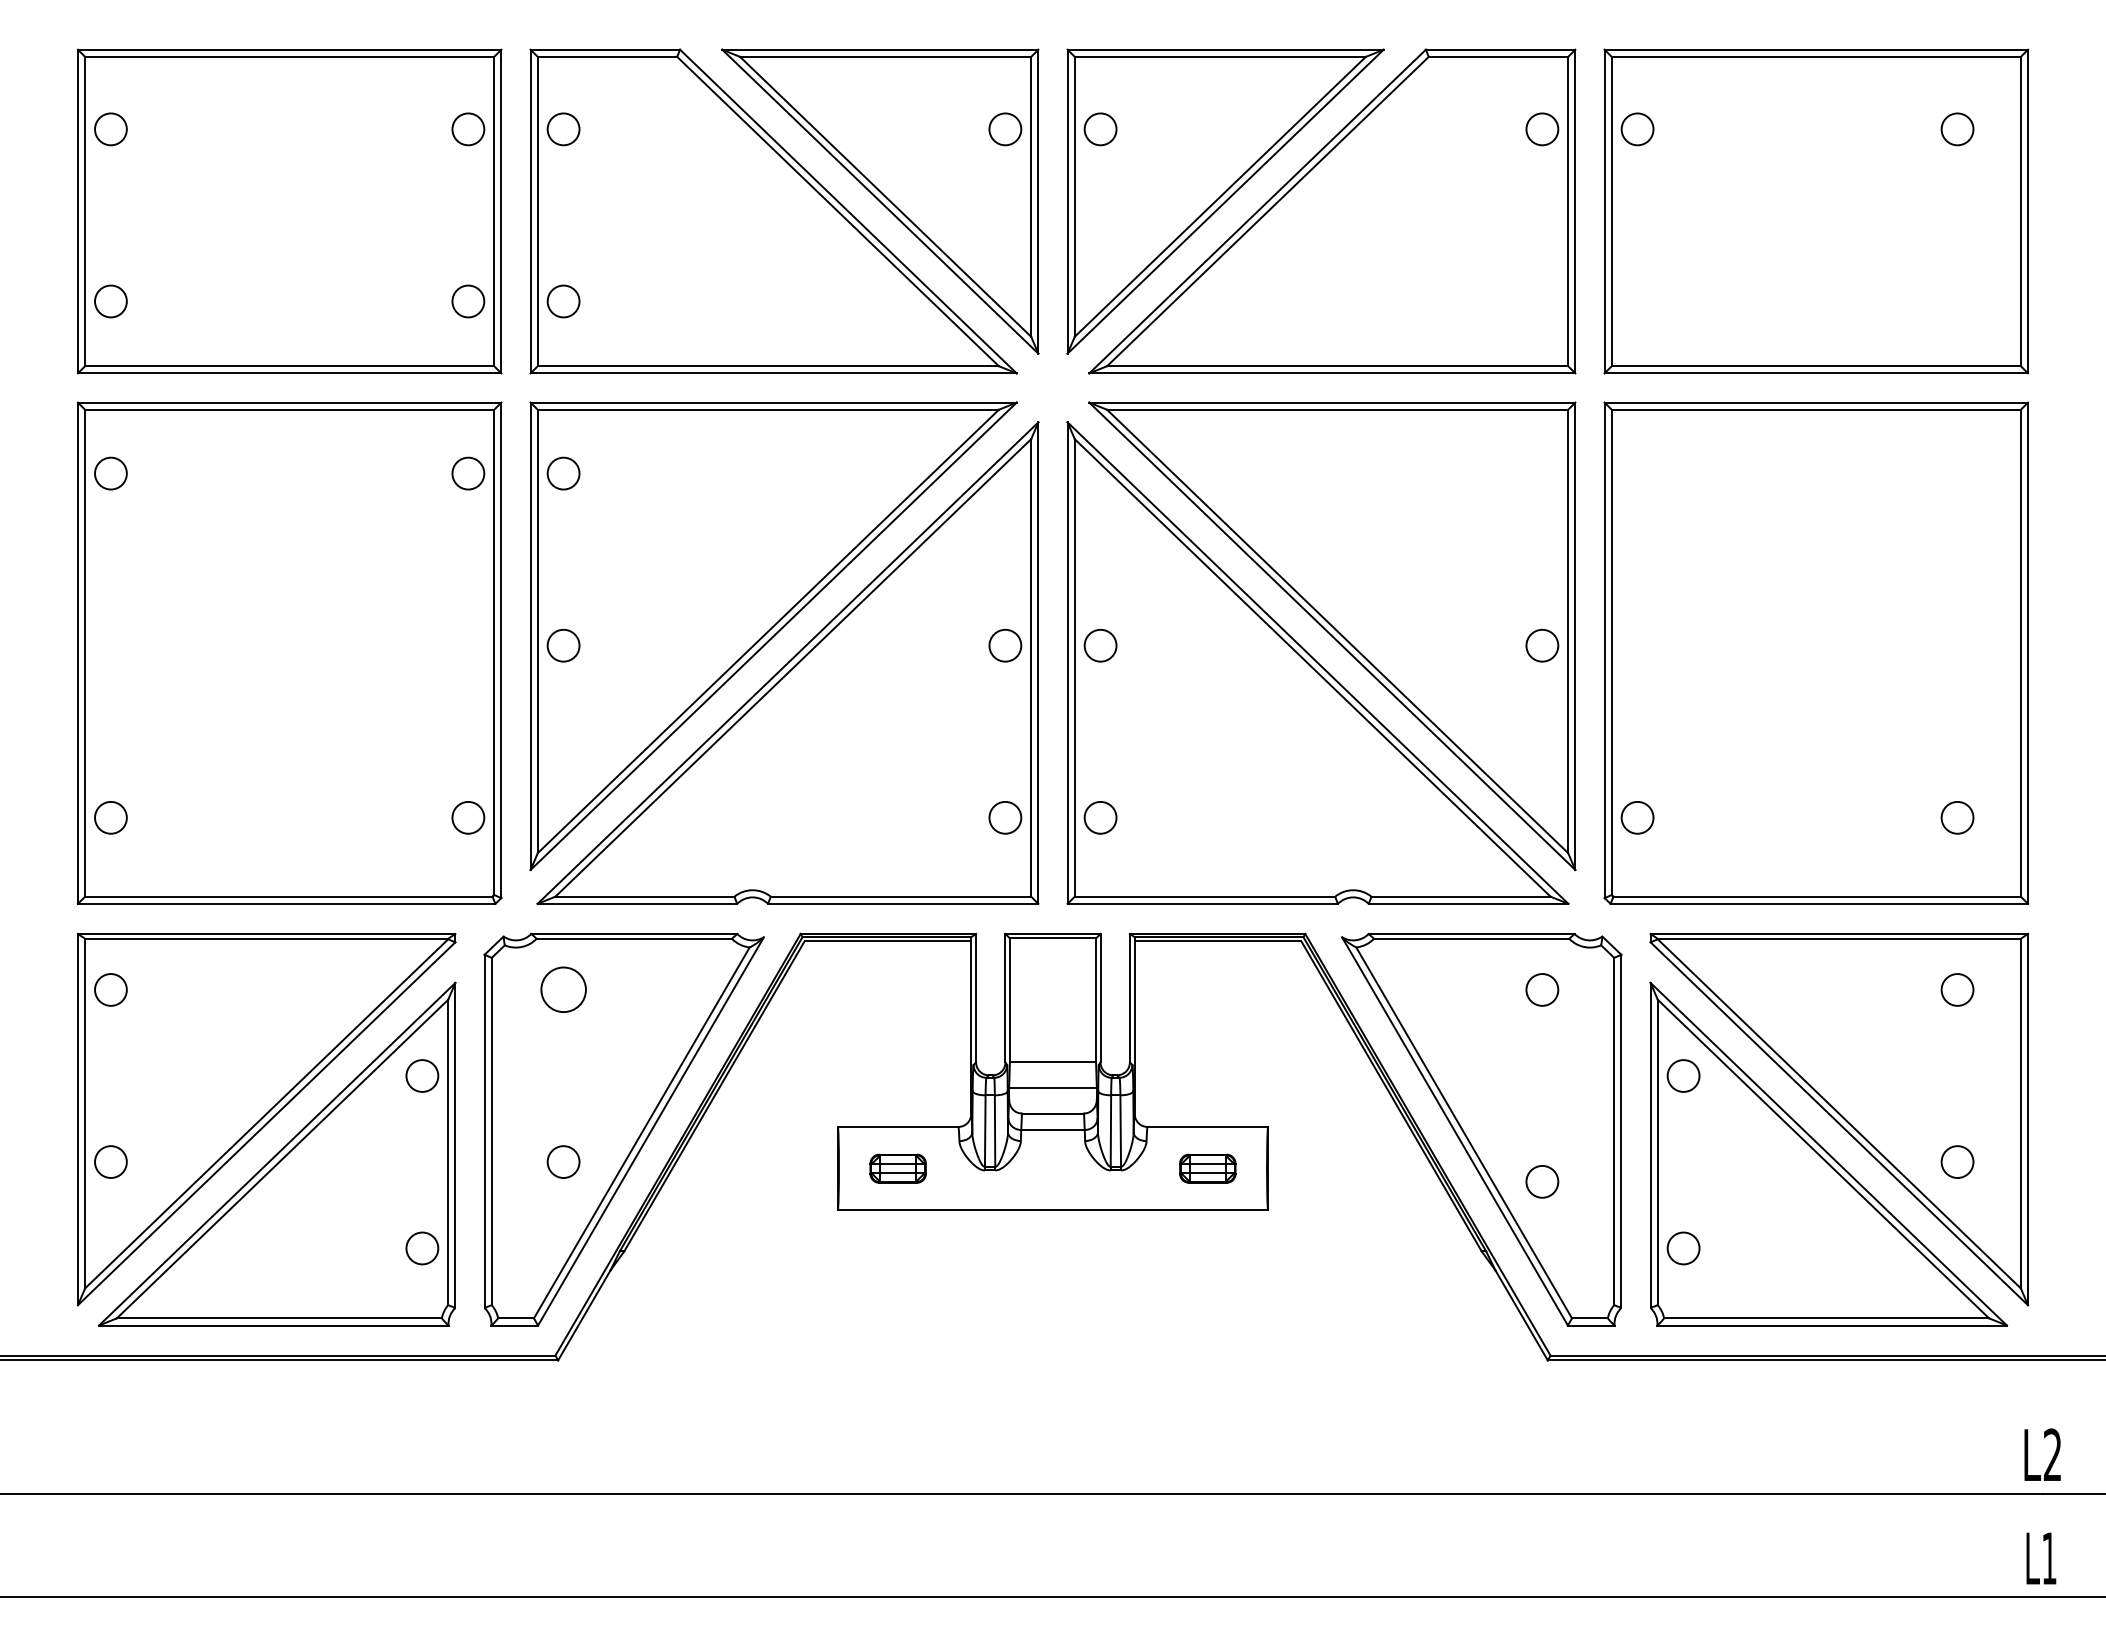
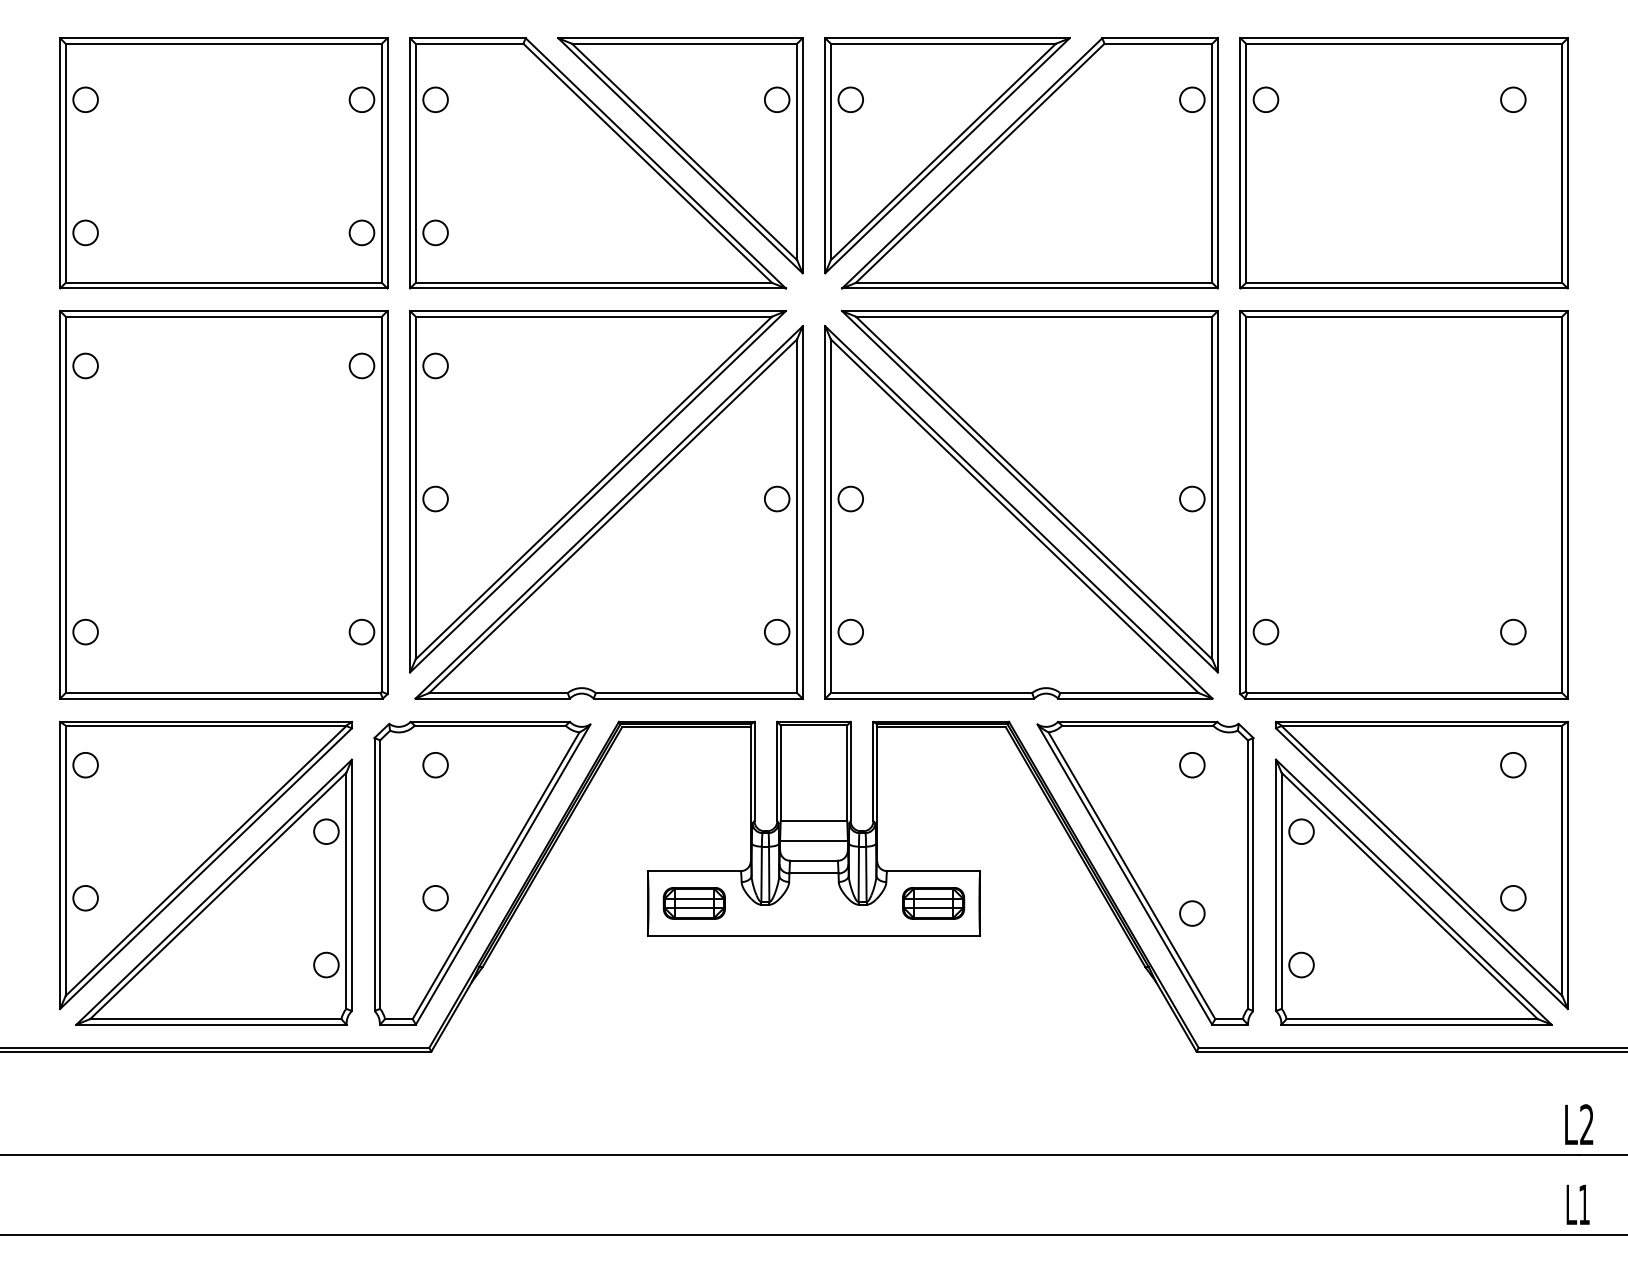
circle: (563, 990) -> (435, 765), size x0.71
part: (897, 1168) -> (693, 903), size x1.43
part: (1207, 1168) -> (933, 903), size x1.43

